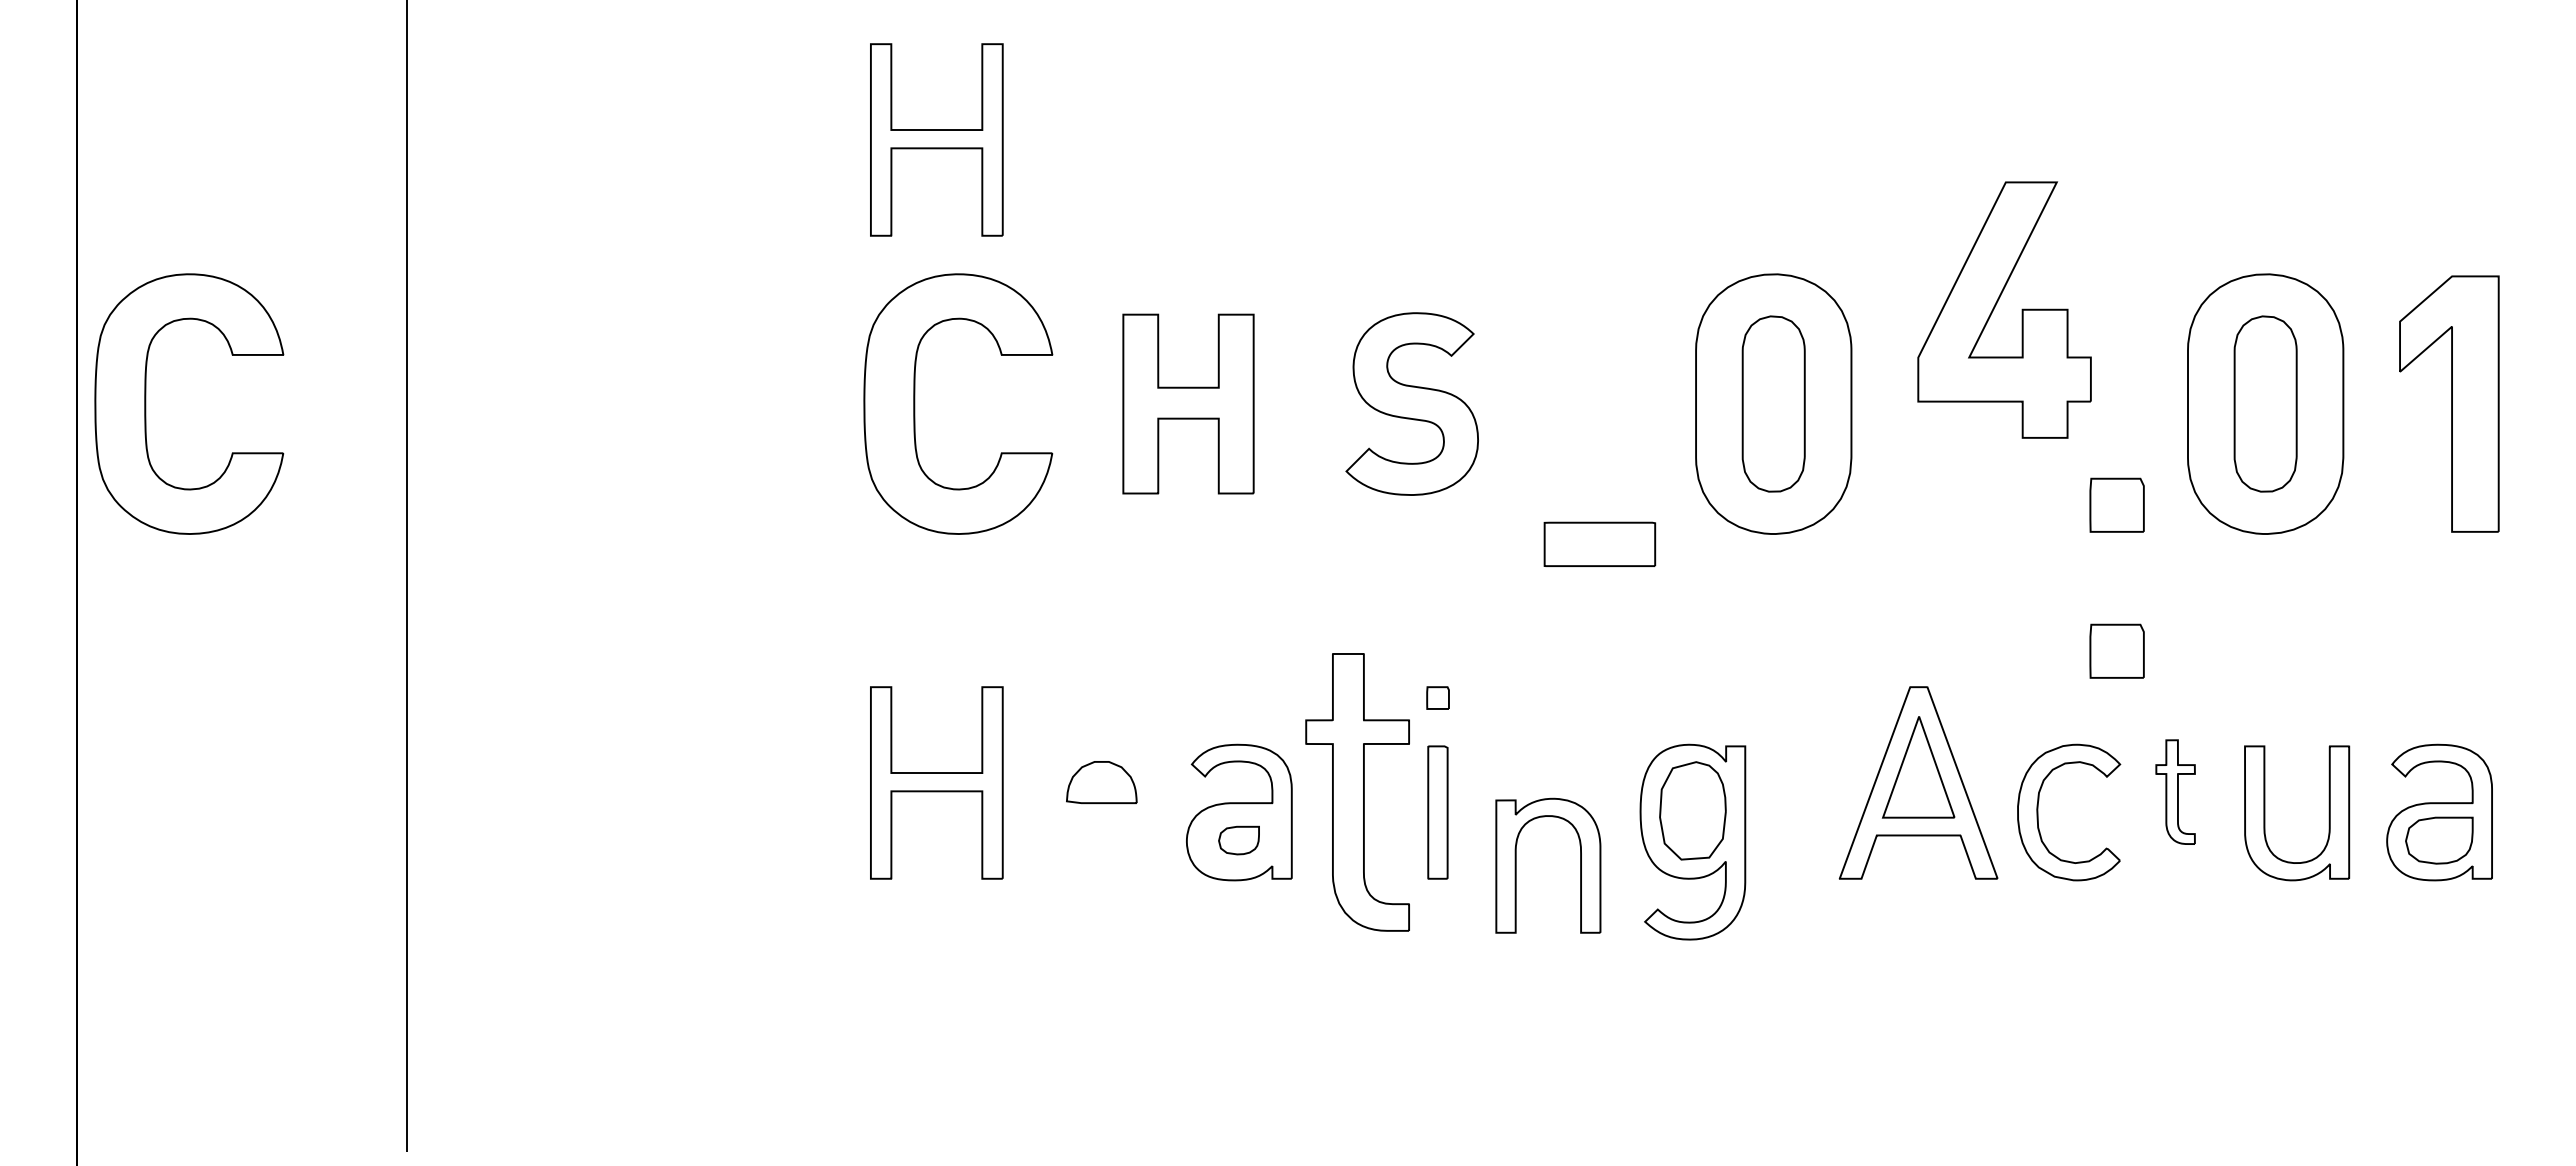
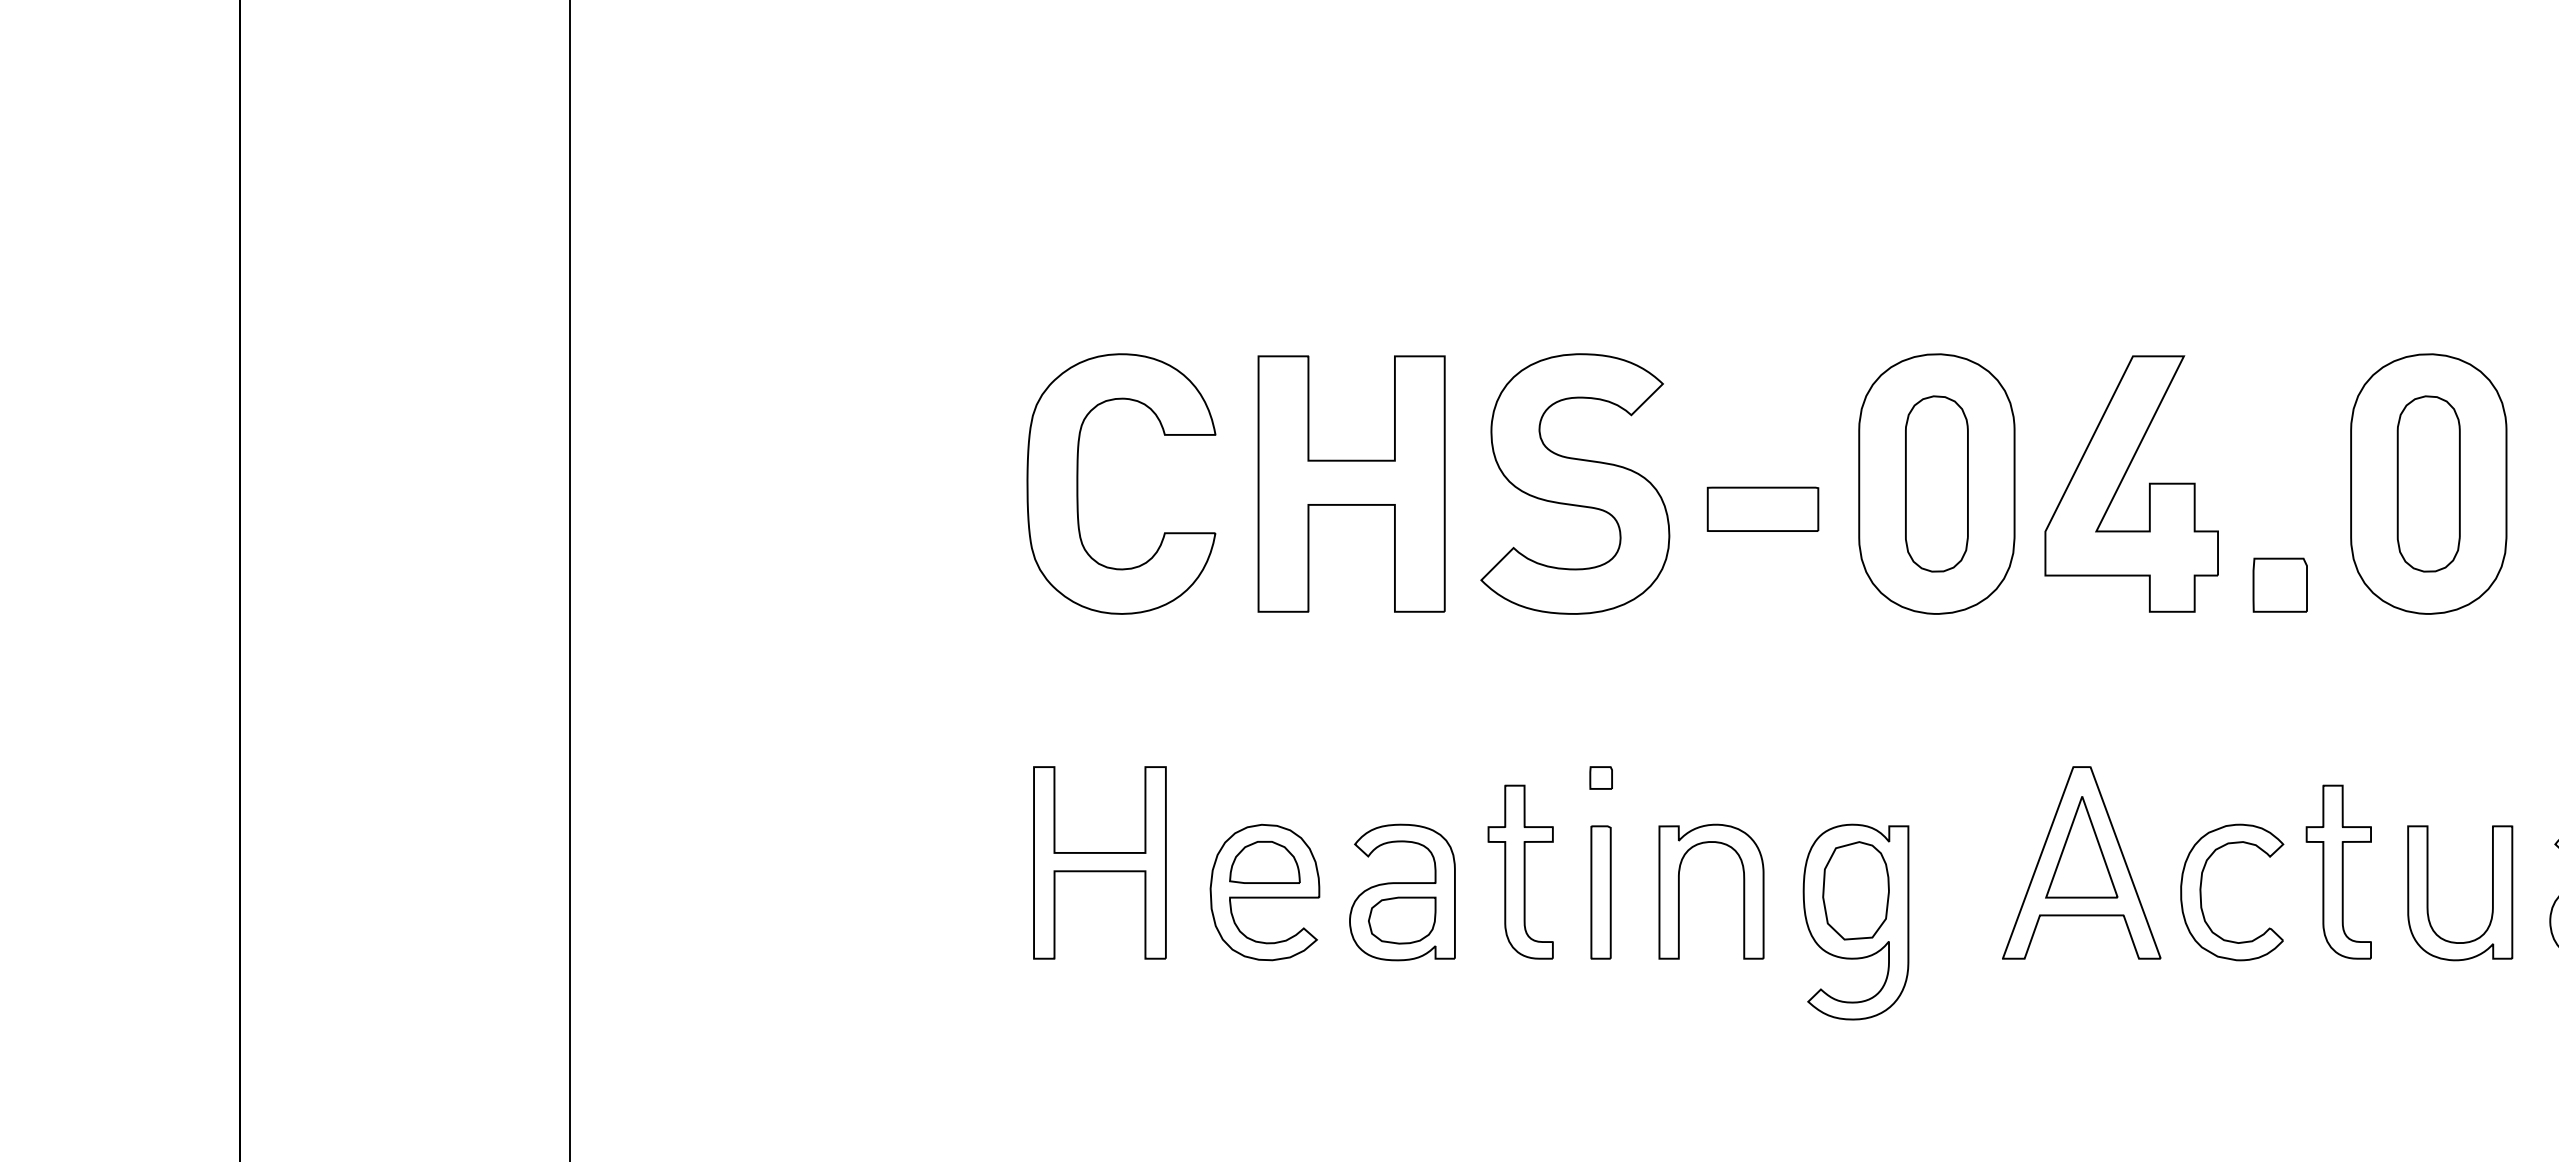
part: (936, 139) -> (1099, 219), removed
part: (1996, 305) -> (2123, 479), moved
part: (146, 403) -> (309, 483), removed
part: (1188, 403) -> (1351, 483), size x1.43
part: (1412, 403) -> (1575, 483), size x1.43
part: (1599, 543) -> (1762, 508), moved
part: (2116, 650) -> (2279, 730), removed
part: (1357, 791) -> (1520, 871), size x0.62
part: (2175, 791) -> (2338, 871), size x1.67
part: (1101, 812) -> (1264, 892), added
part: (1238, 840) -> (1401, 920), size x1.67
part: (1516, 865) -> (1679, 891), moved

